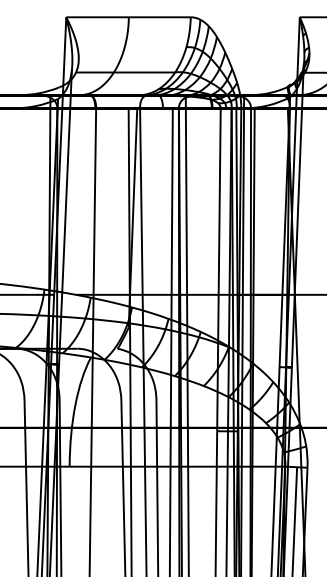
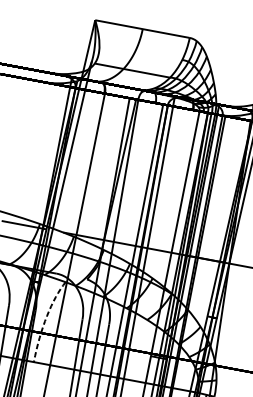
arc: (74, 410) -> (45, 320), solid -> dashed

